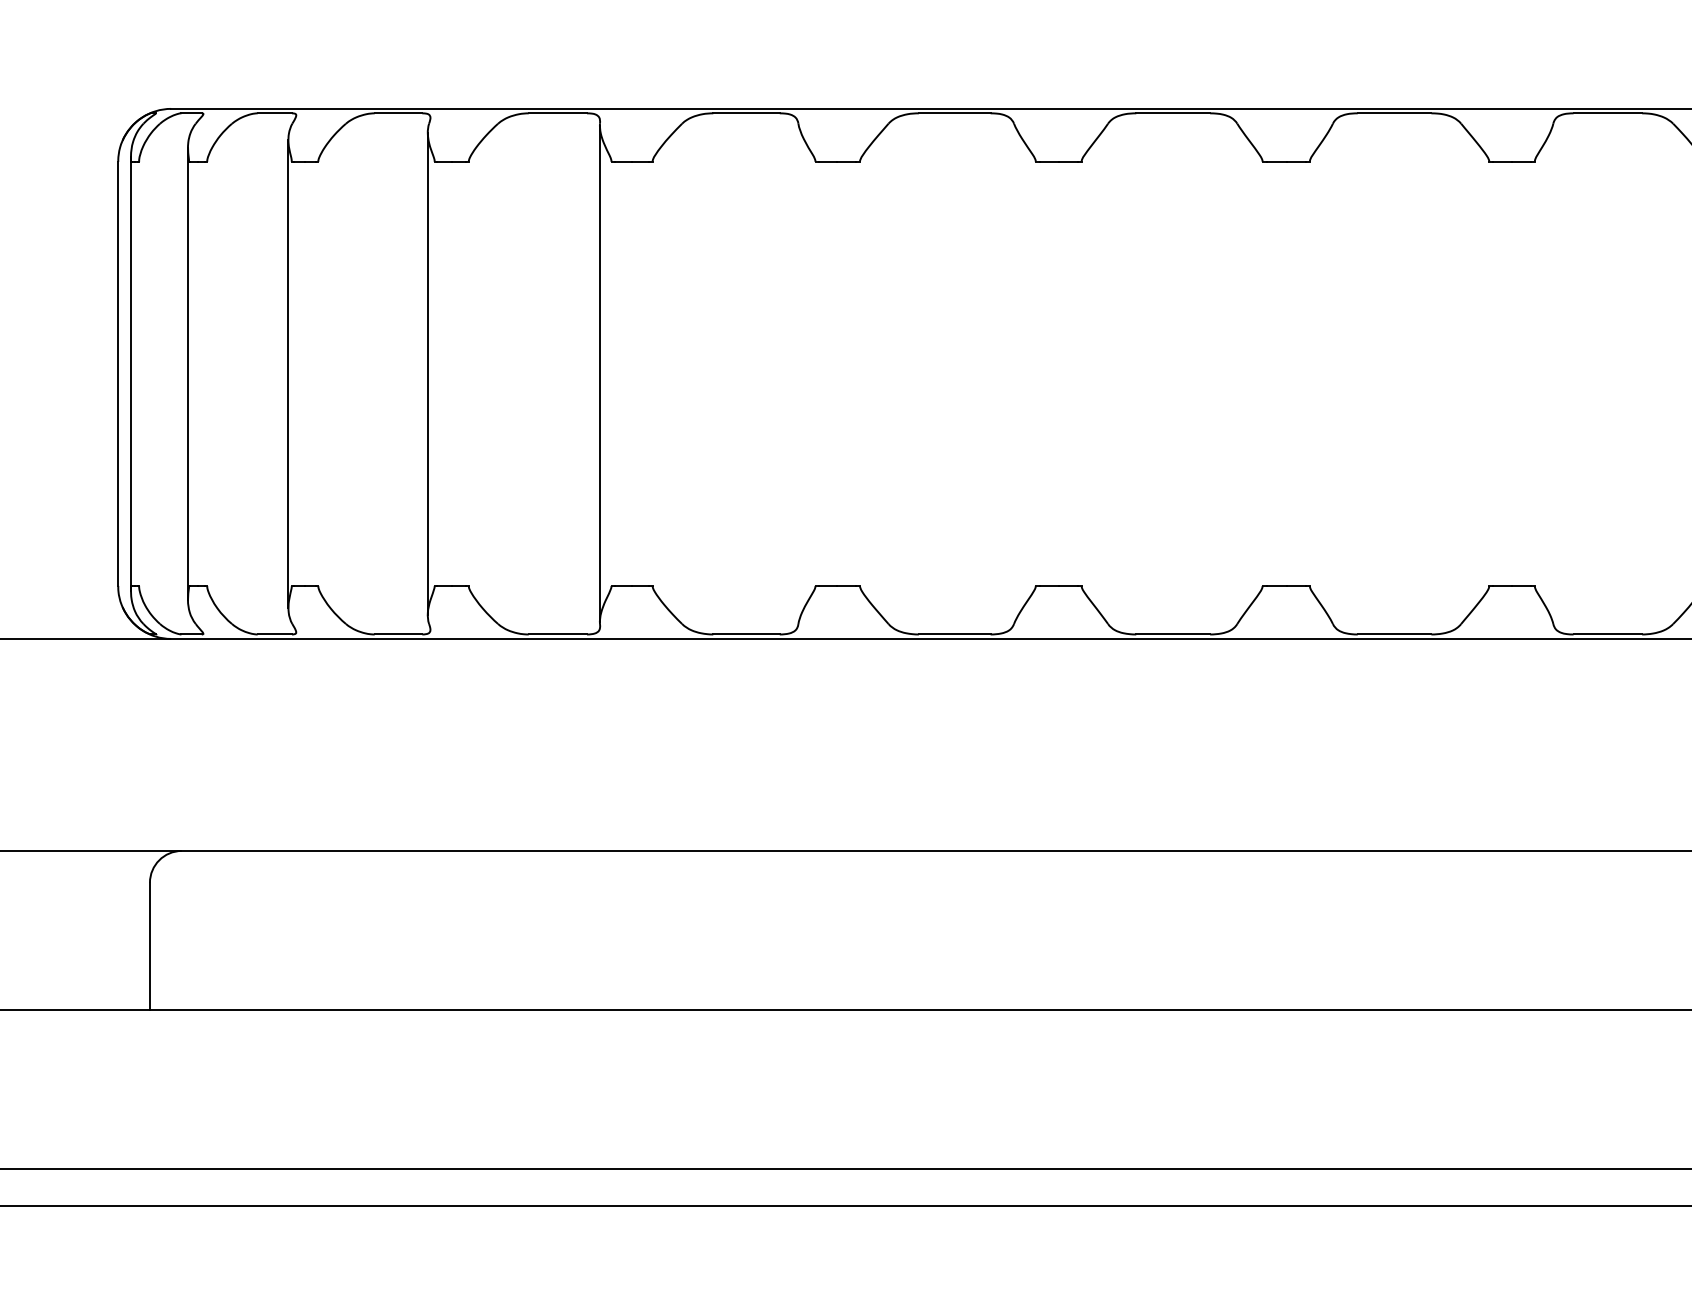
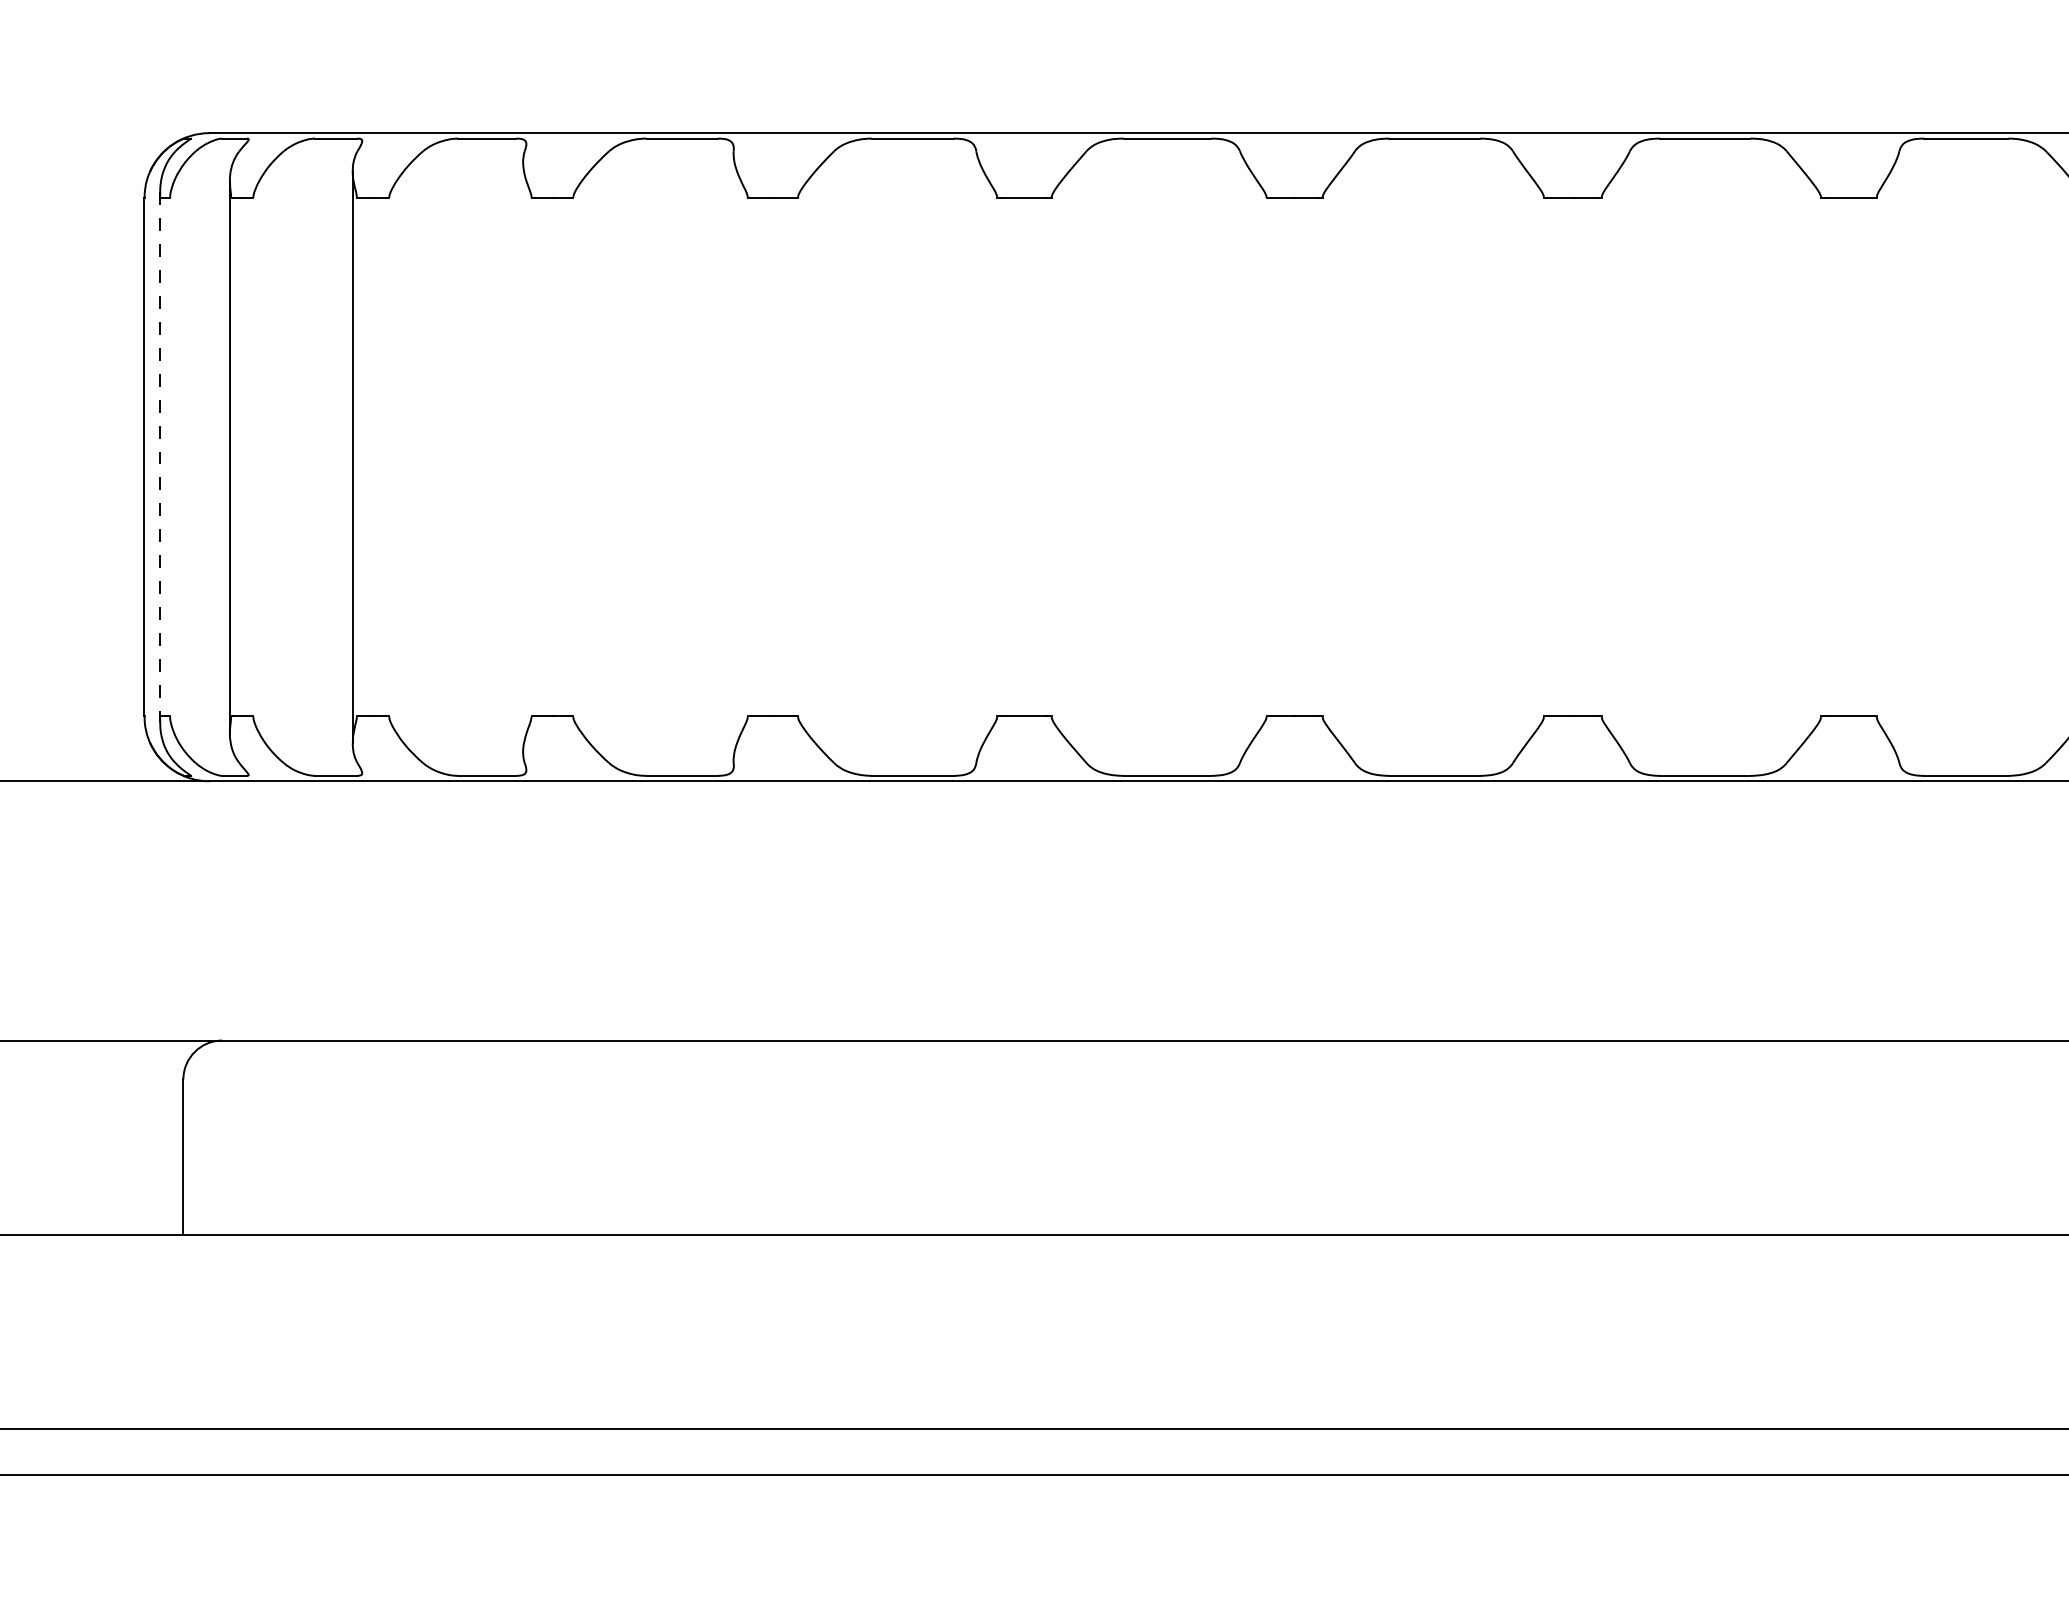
line: (131, 374) -> (160, 457), solid -> dashed
line: (428, 374) -> (523, 457), removed
line: (599, 374) -> (733, 457), removed

